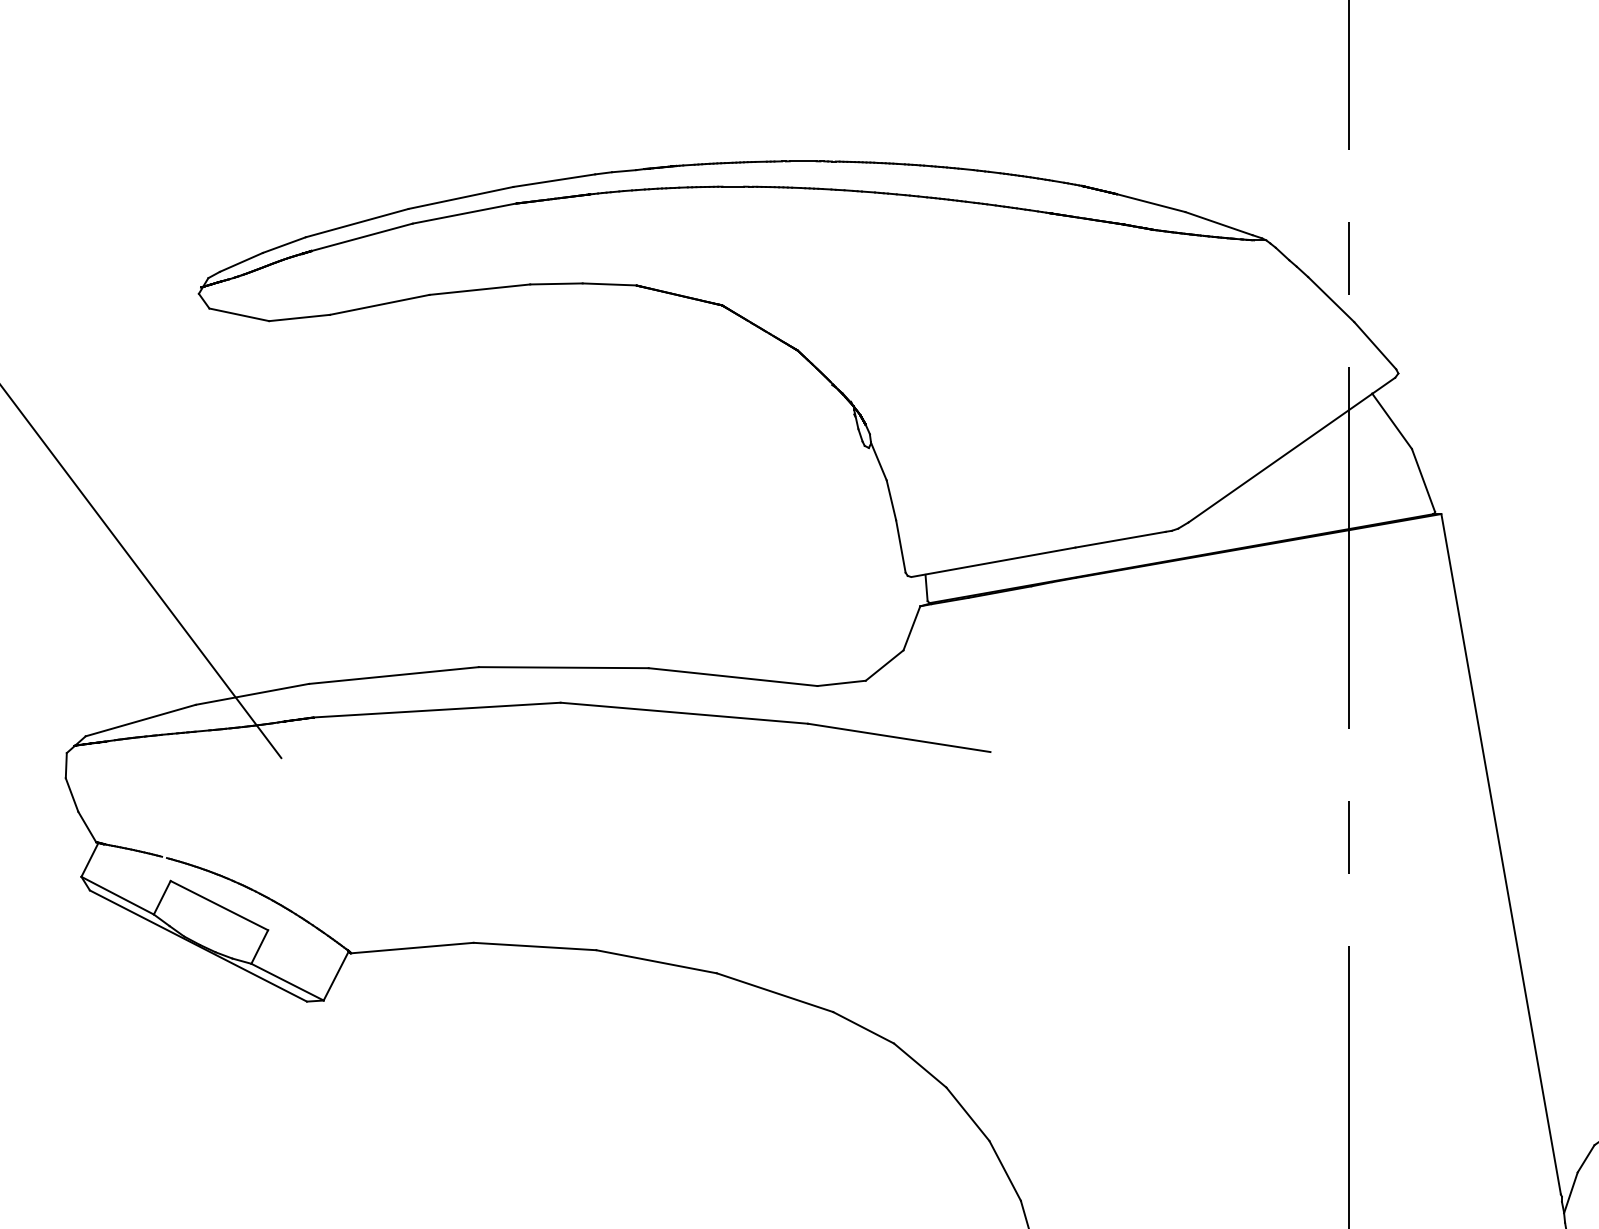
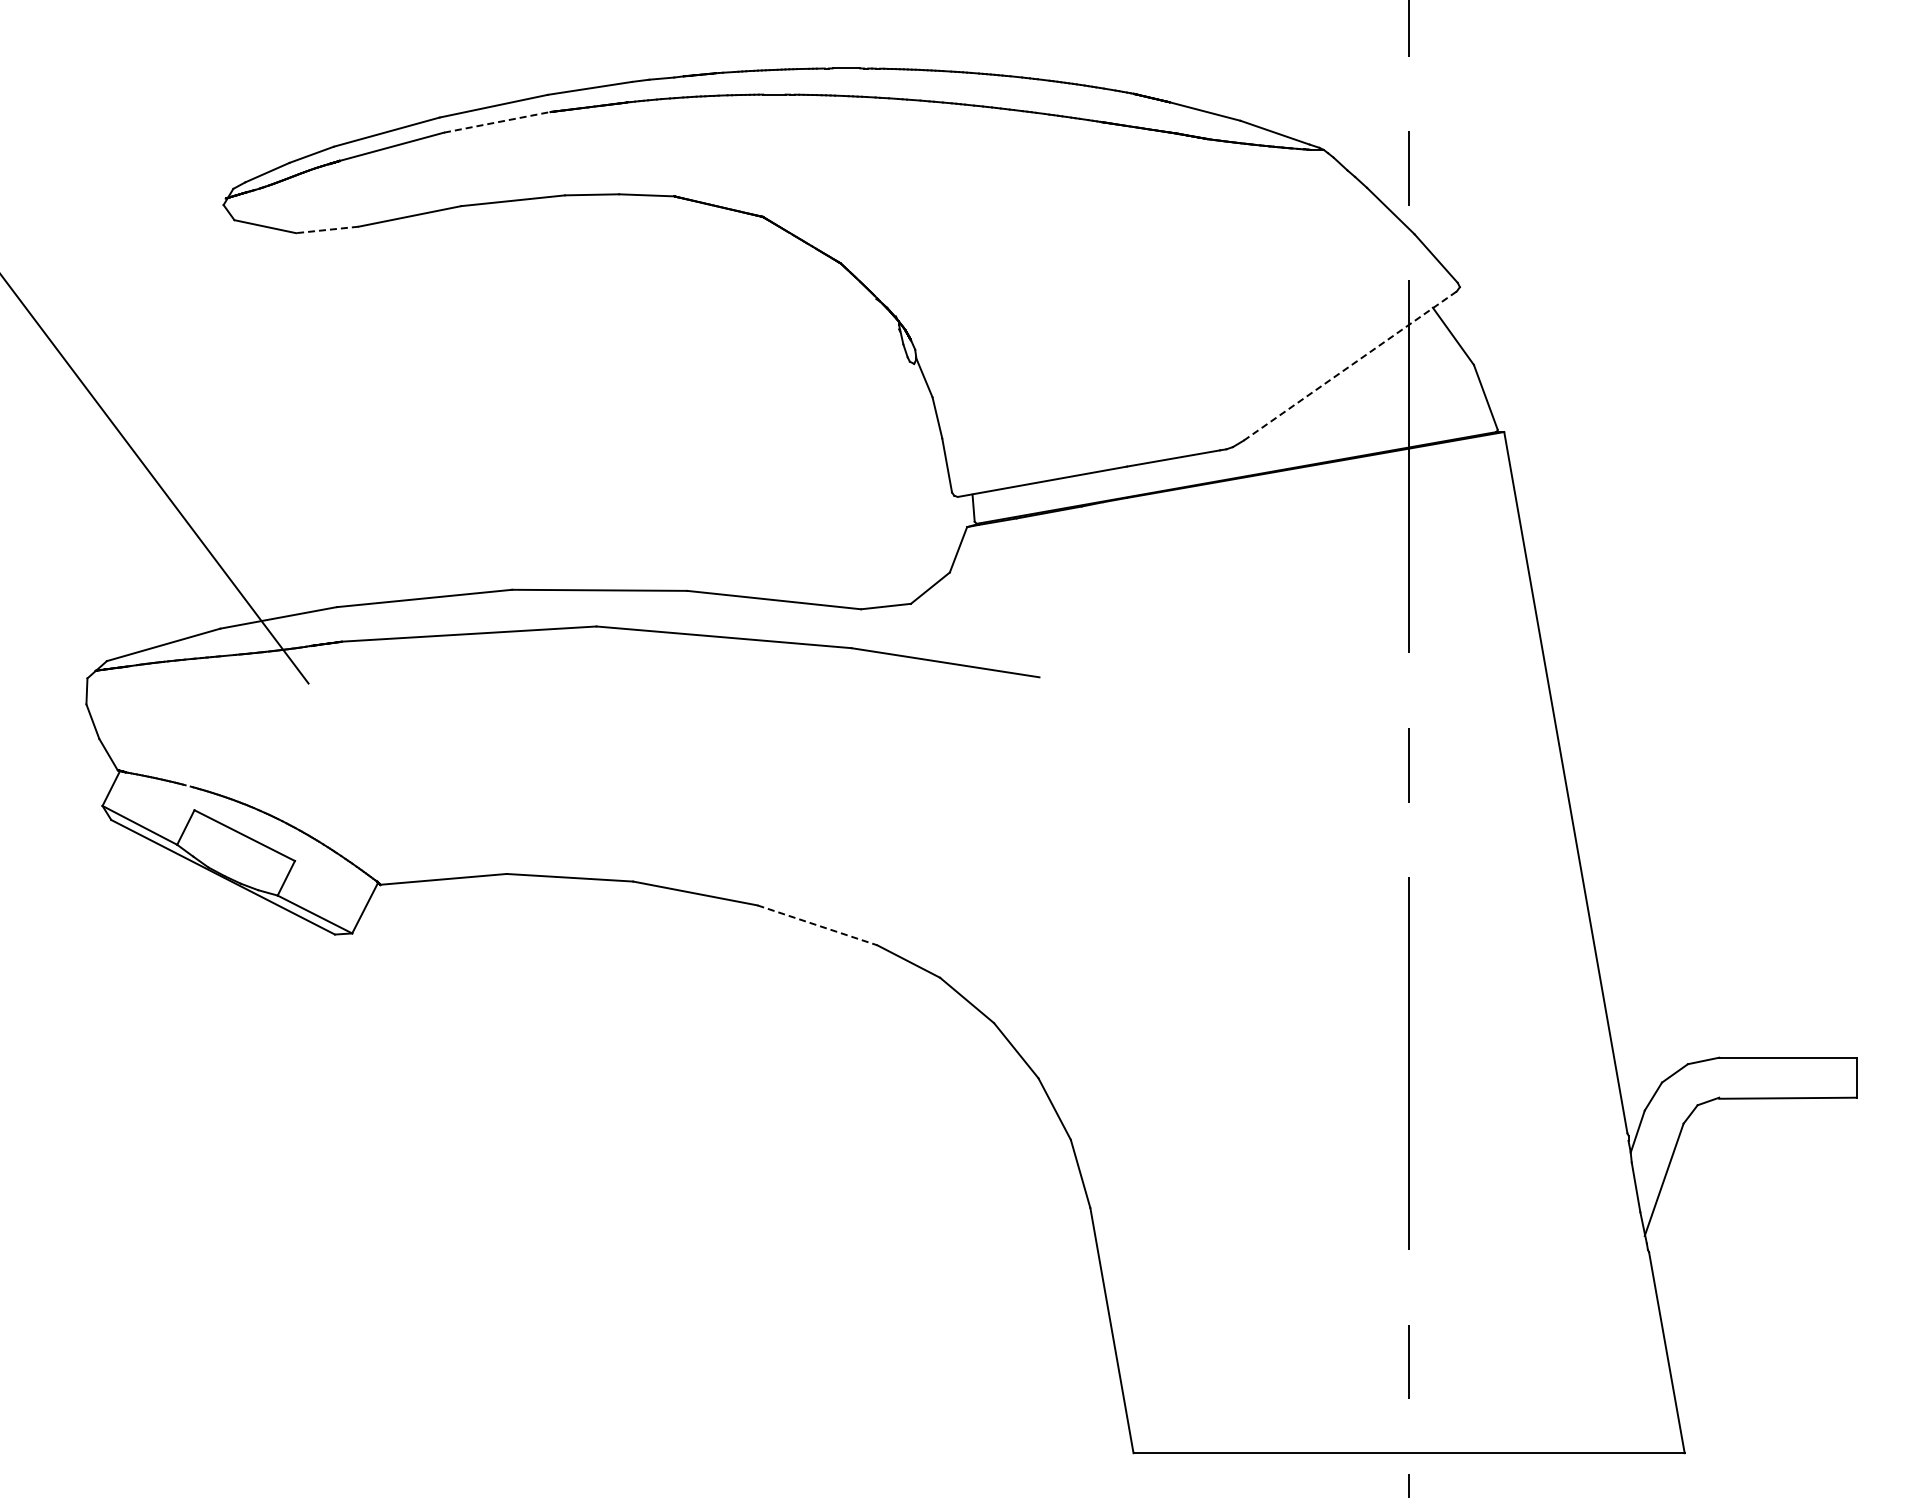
line: (464, 213) -> (497, 122), solid -> dashed
line: (299, 317) -> (327, 229), solid -> dashed
line: (1292, 450) -> (1350, 366), solid -> dashed
line: (775, 992) -> (817, 925), solid -> dashed

